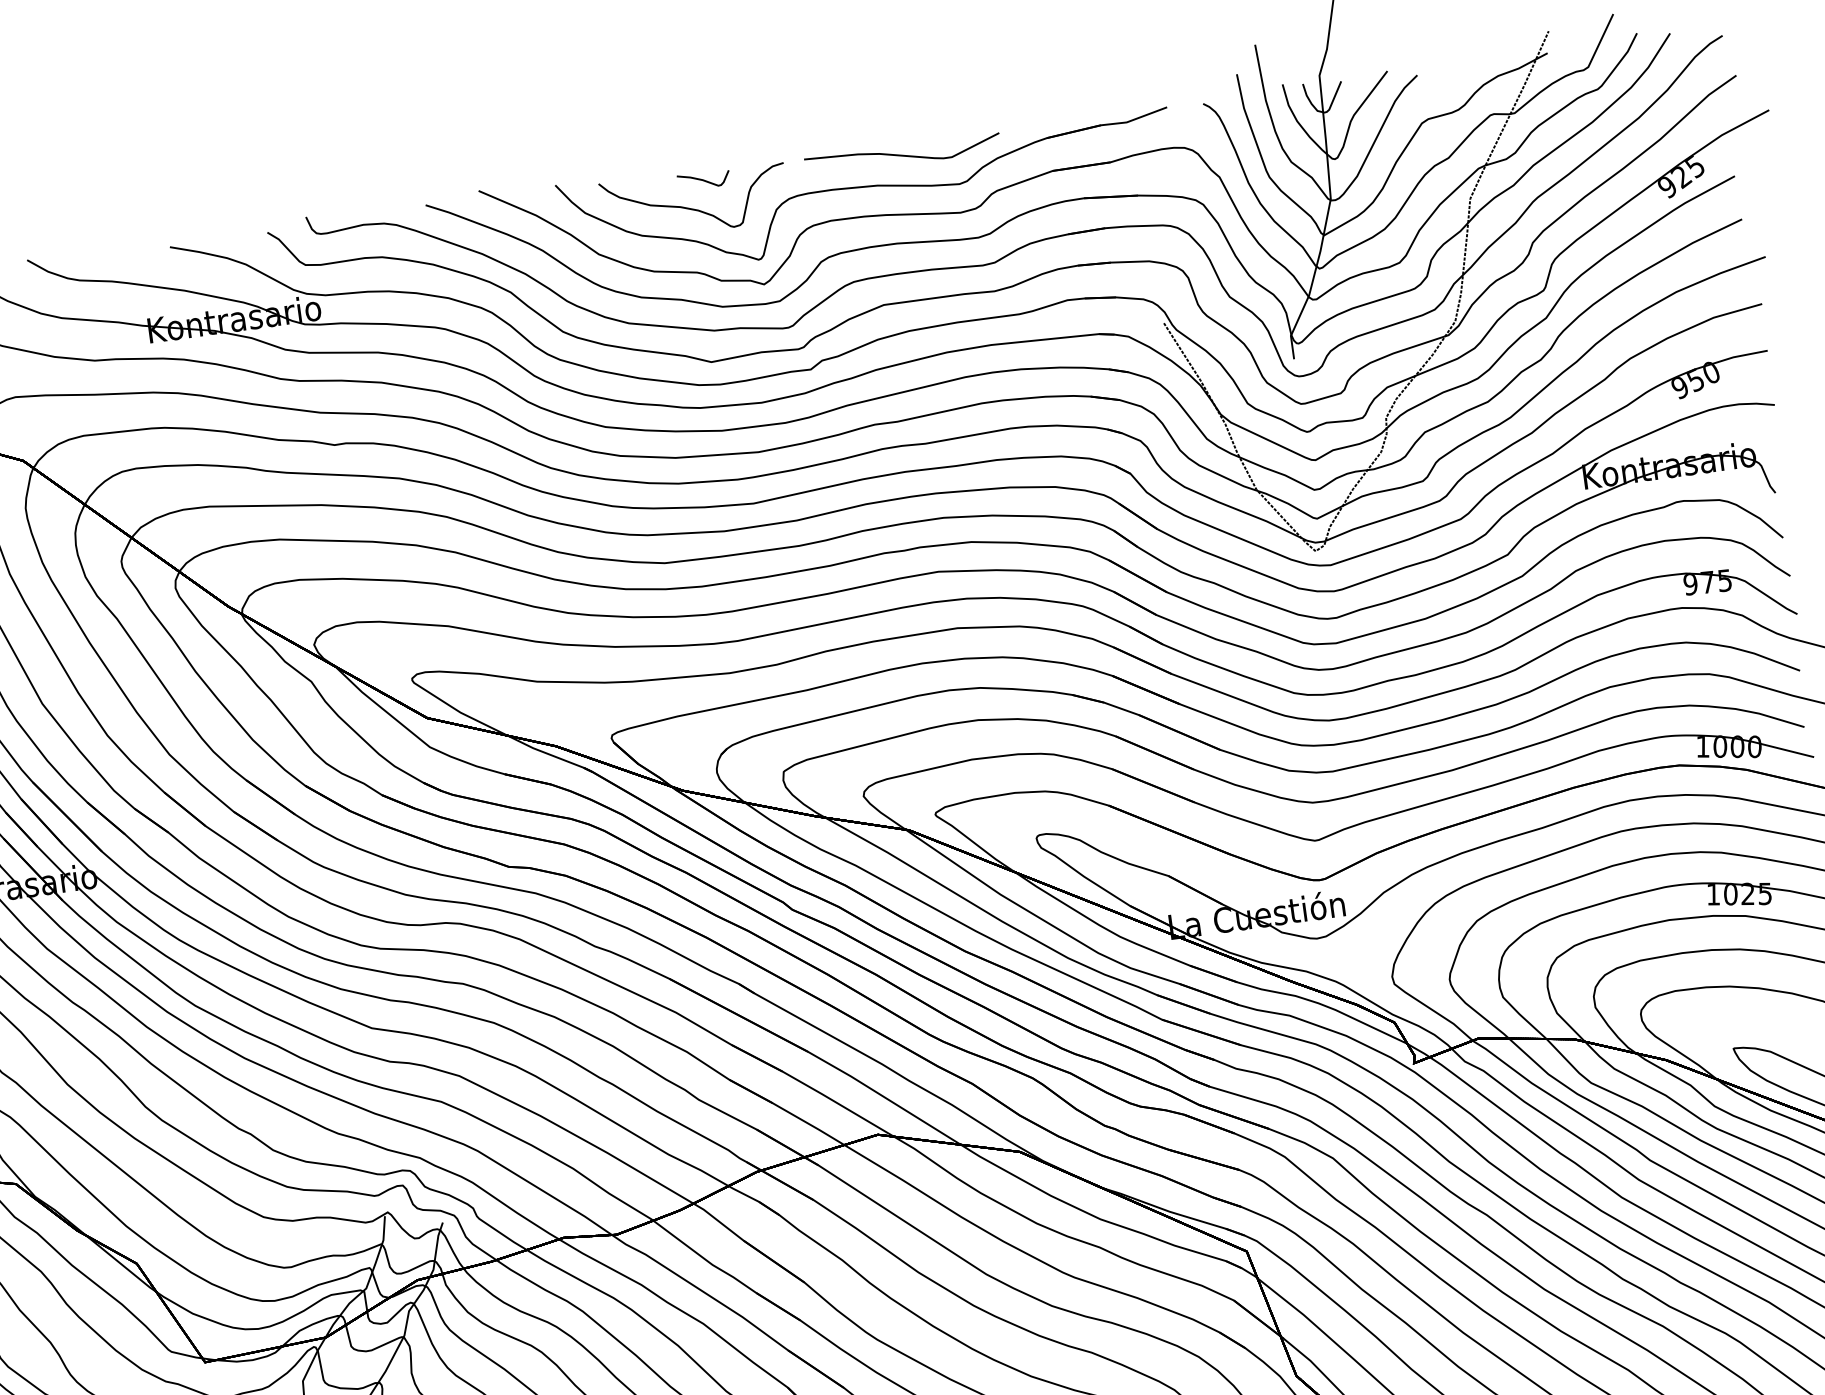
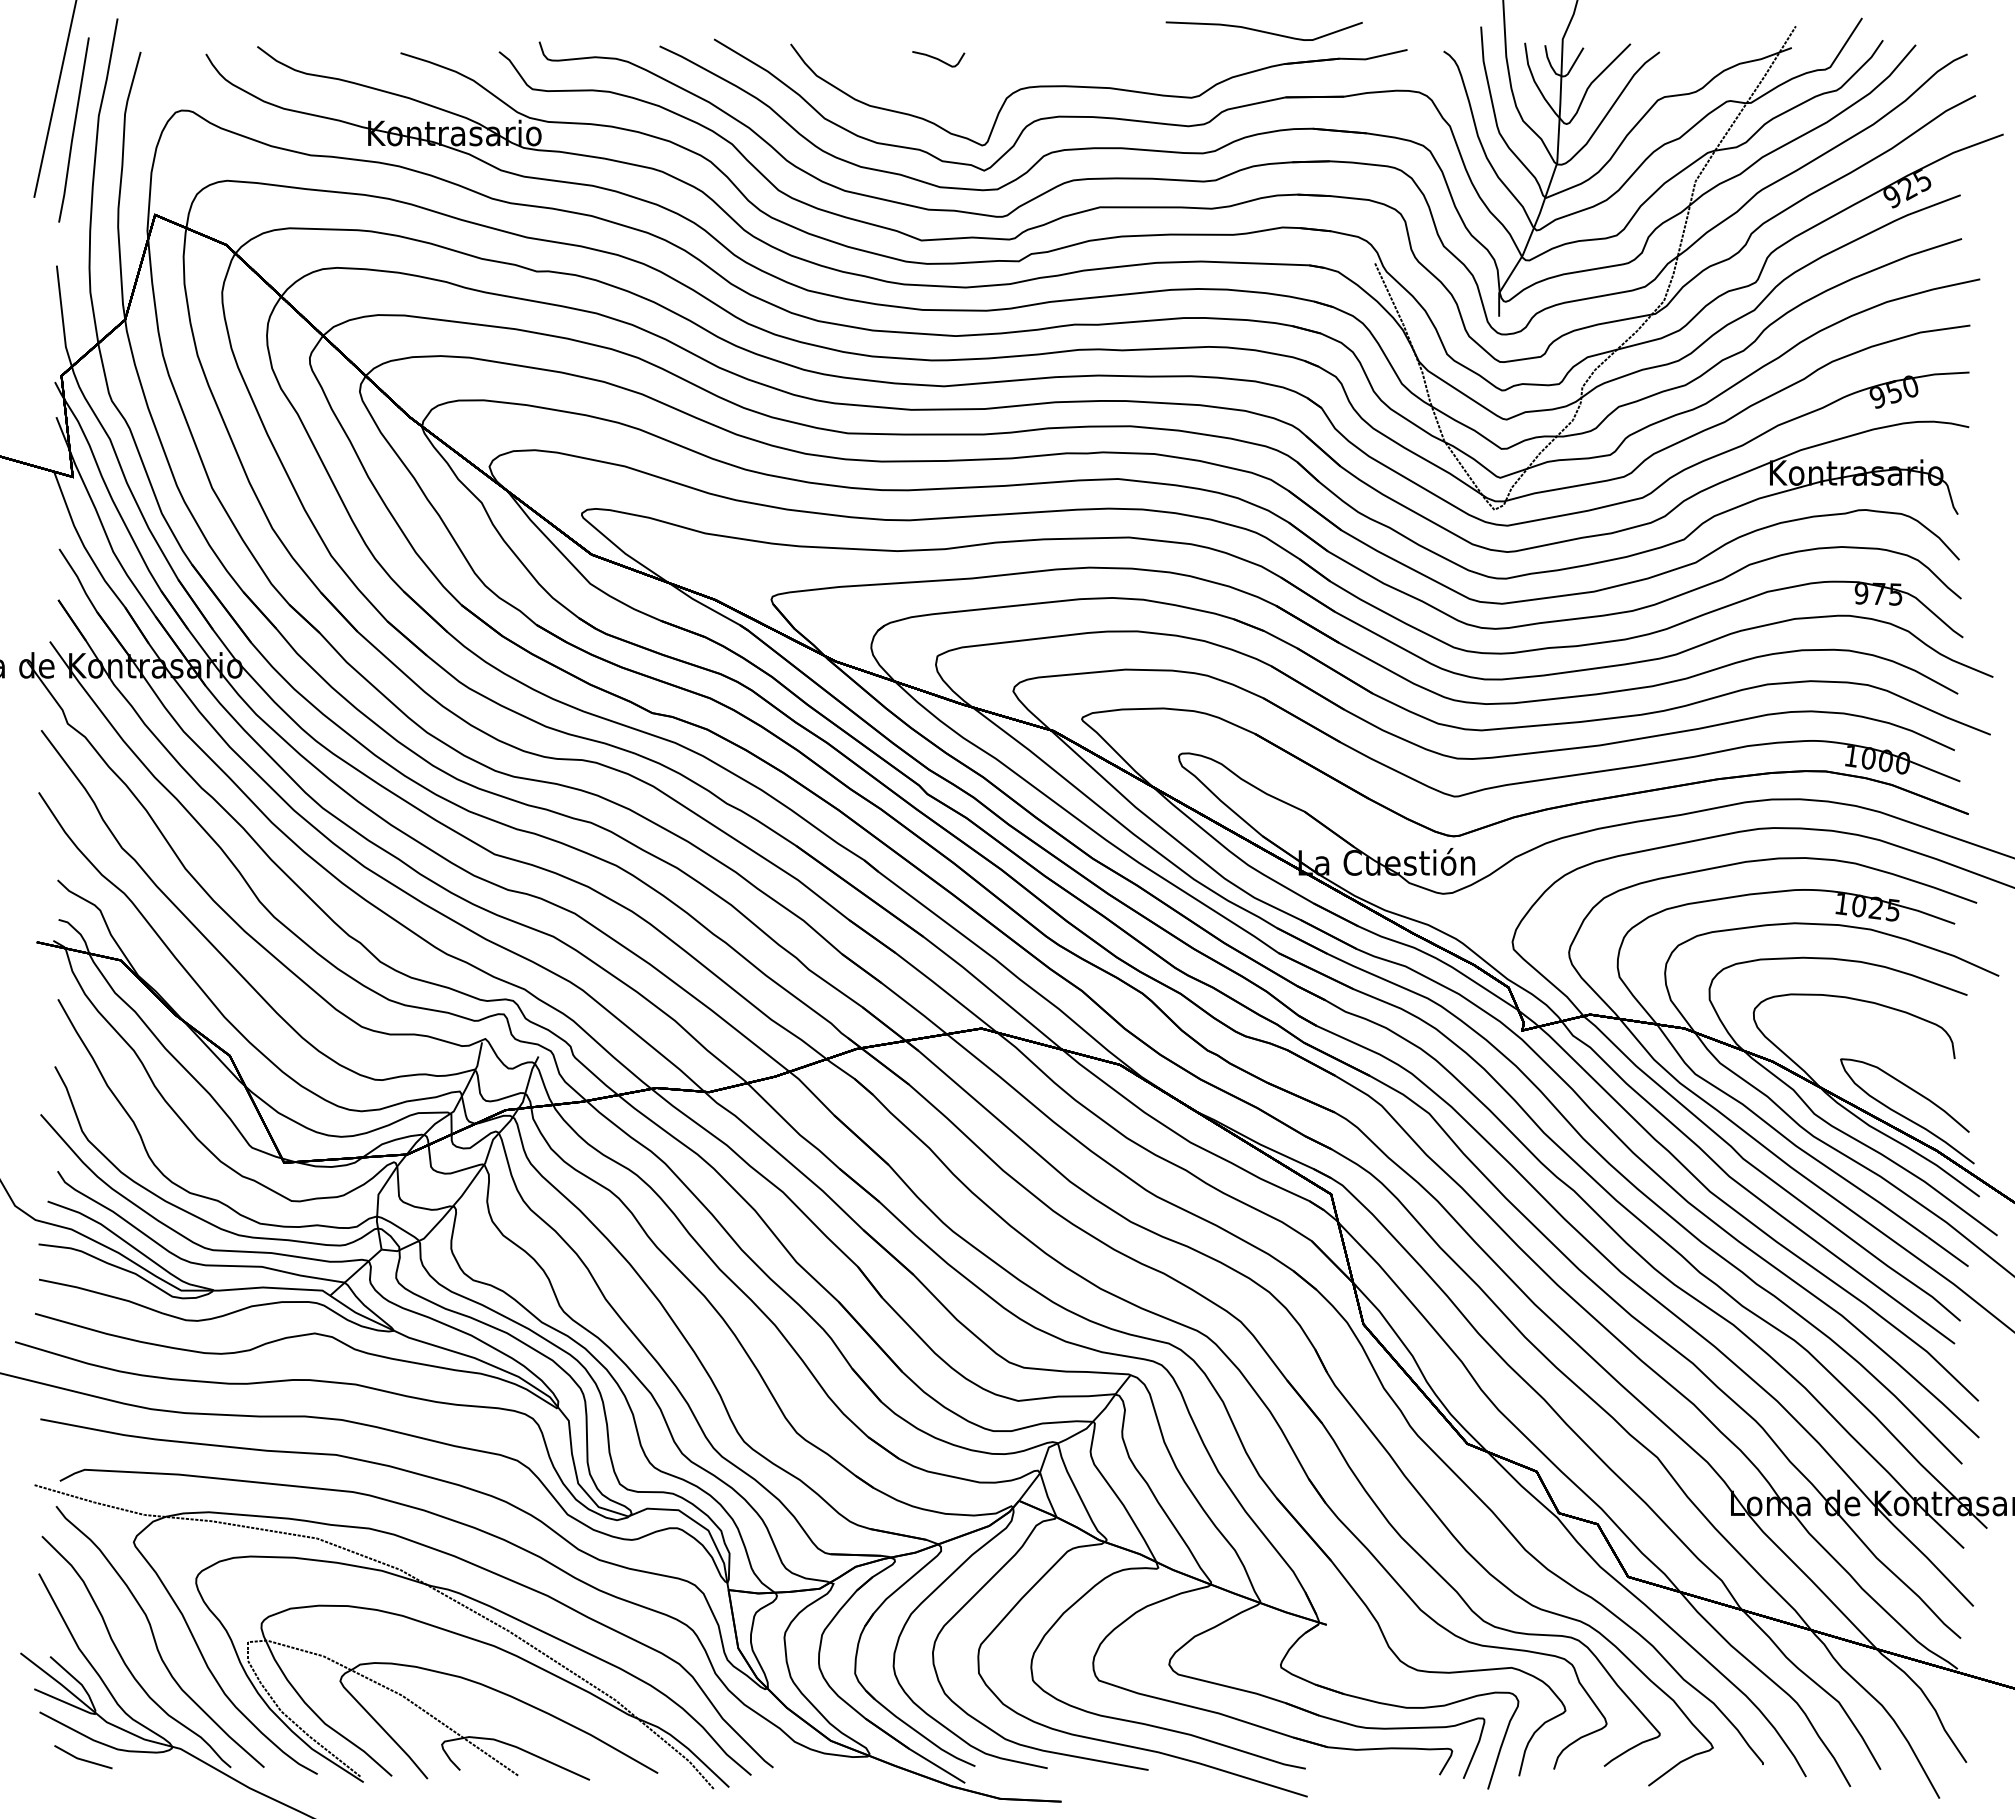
curve: (902, 154) -> (1263, 30), moved
curve: (692, 208) -> (923, 85), removed

